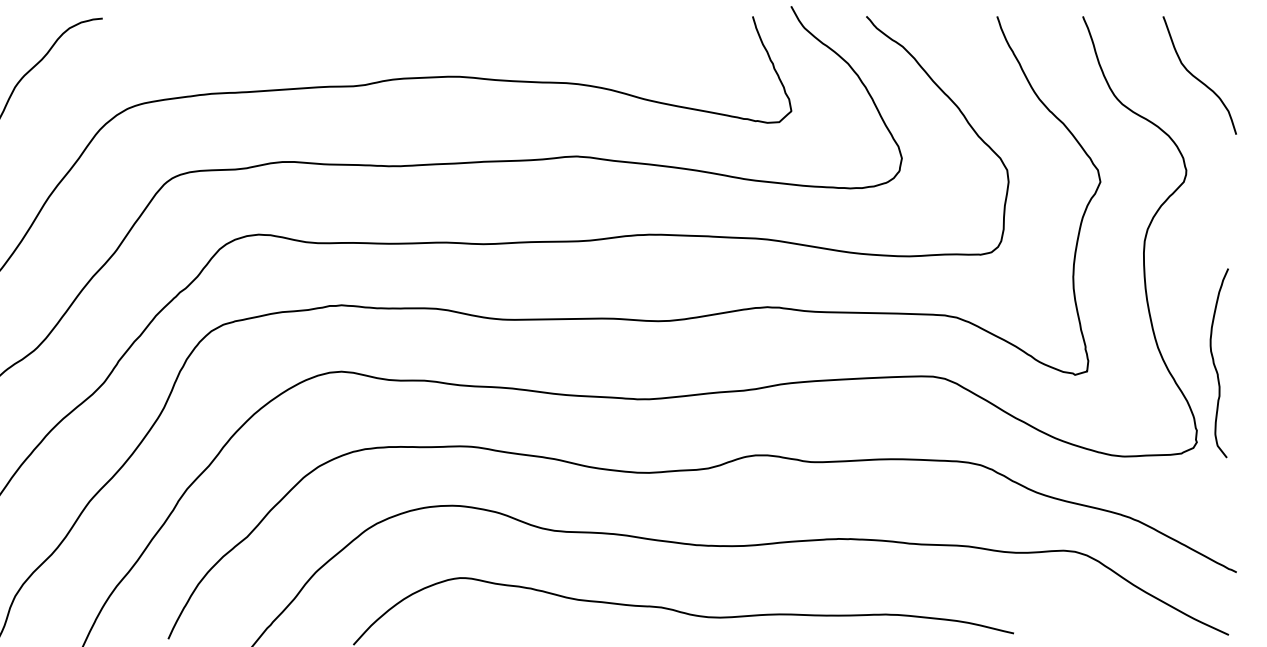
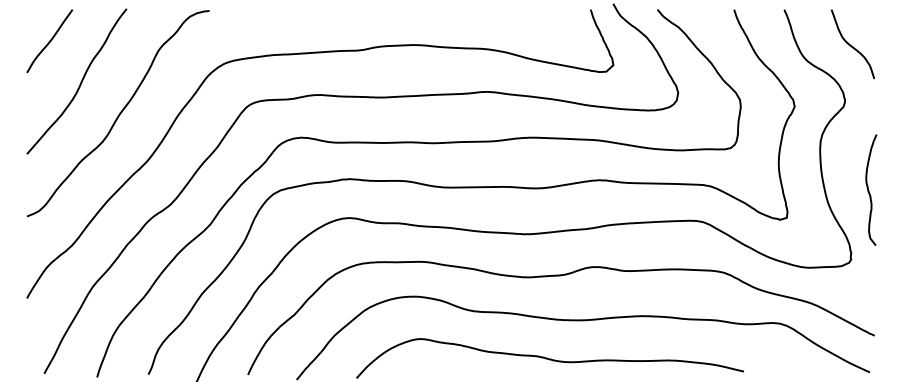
curve: (1216, 363) -> (869, 190), moved

